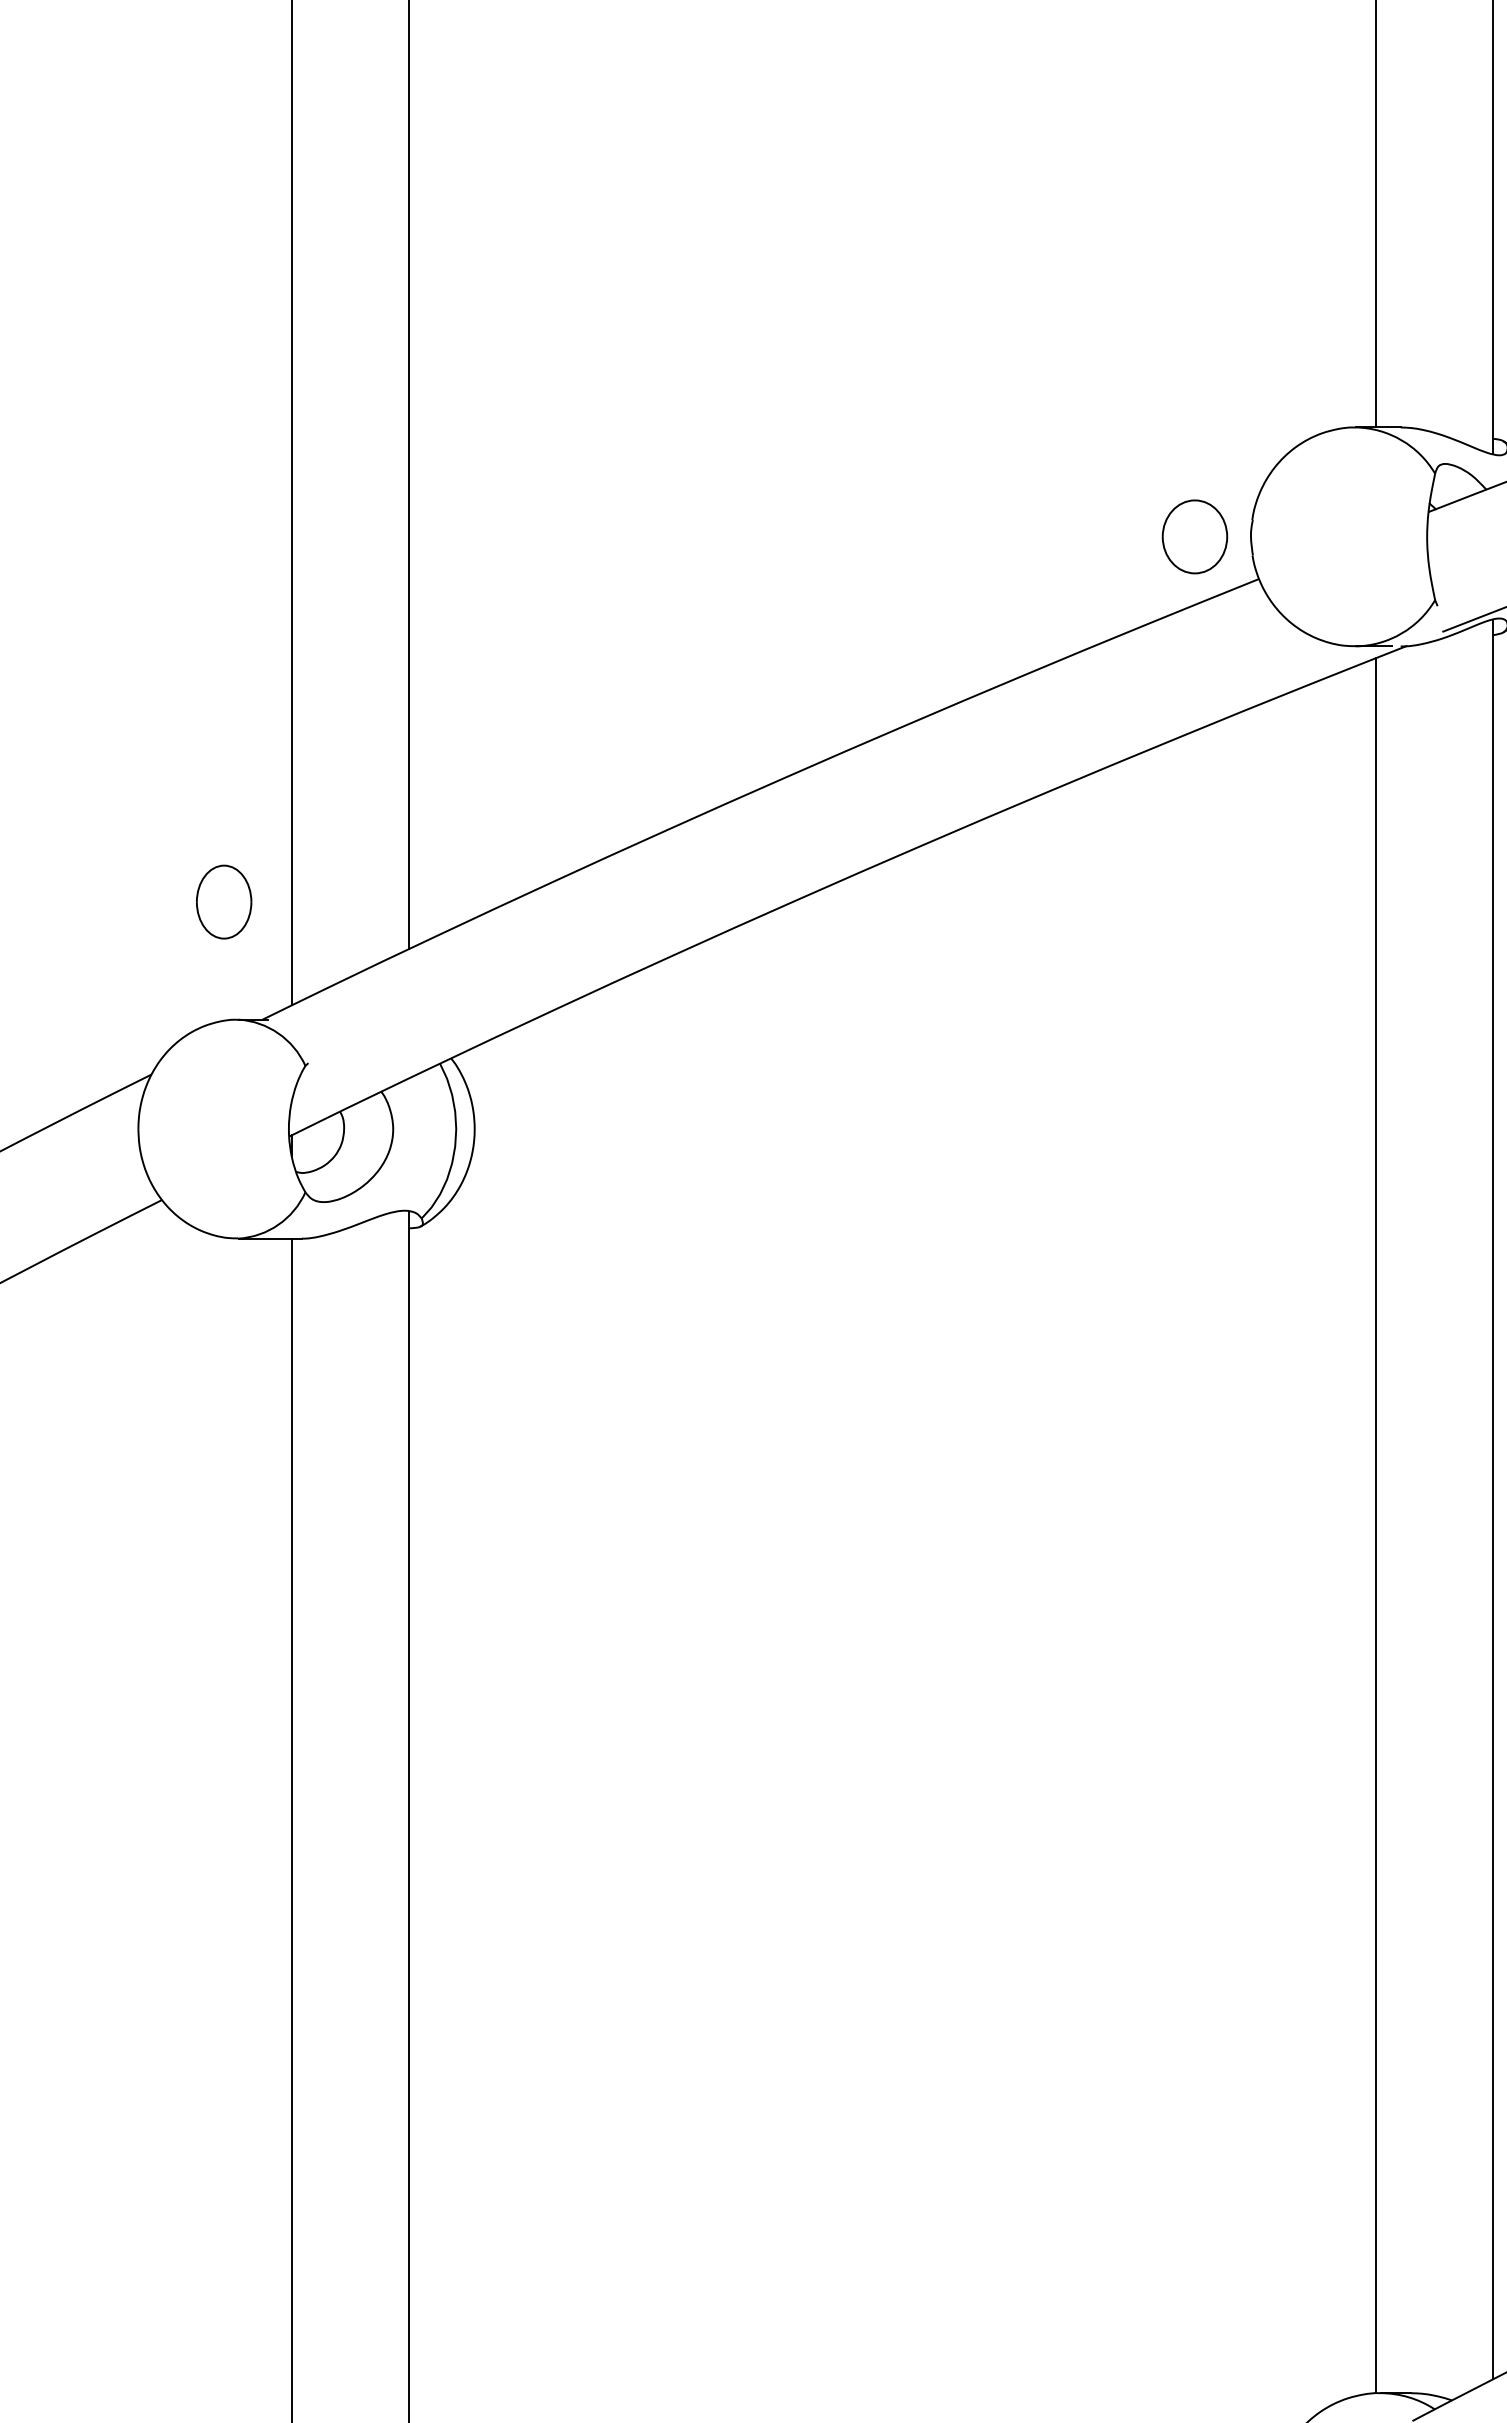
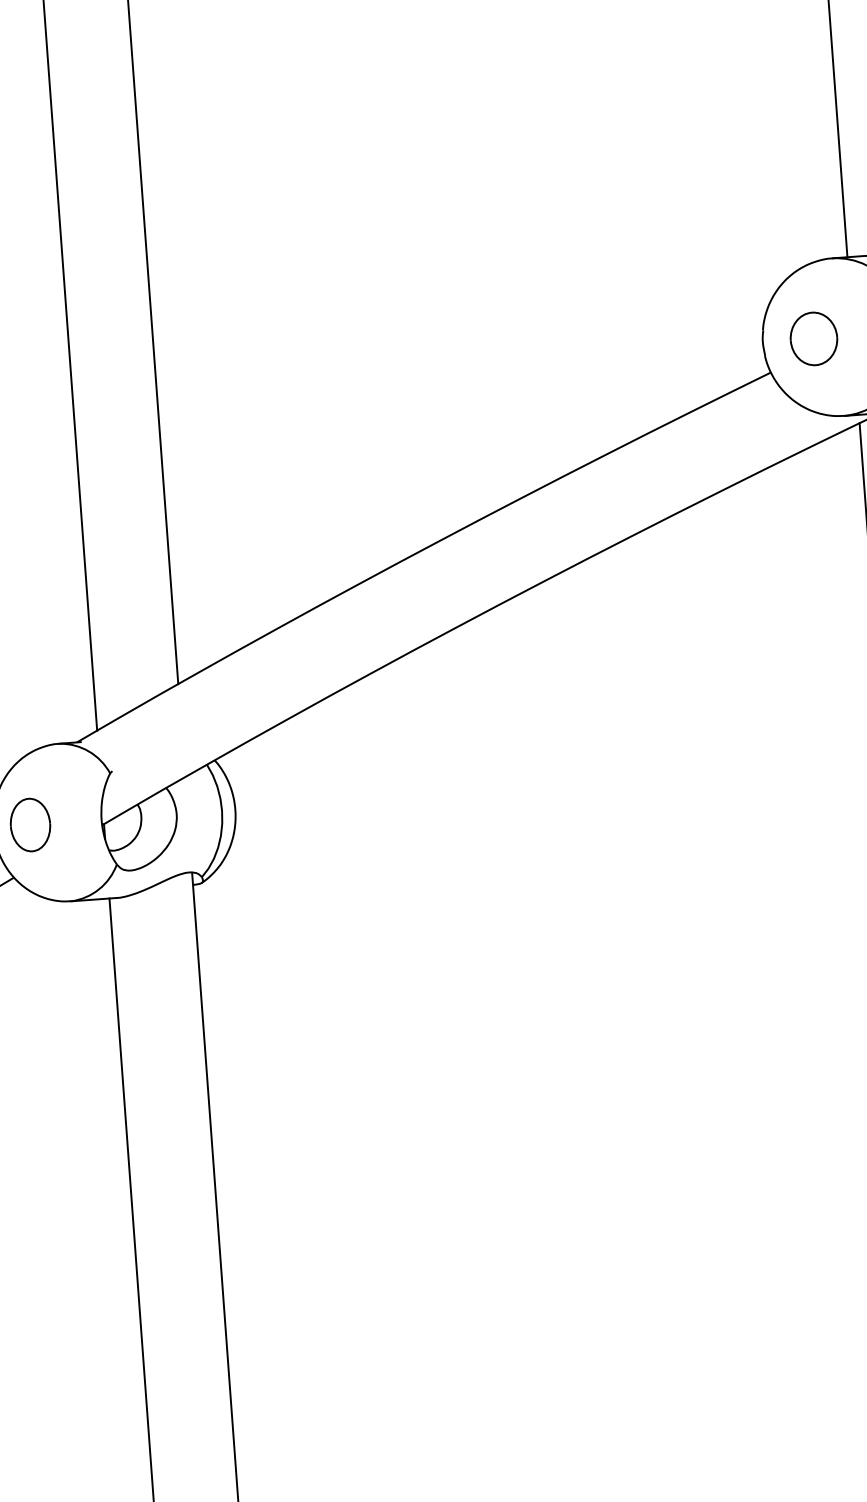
part: (1194, 536) -> (813, 338), moved
part: (224, 901) -> (30, 824), moved

